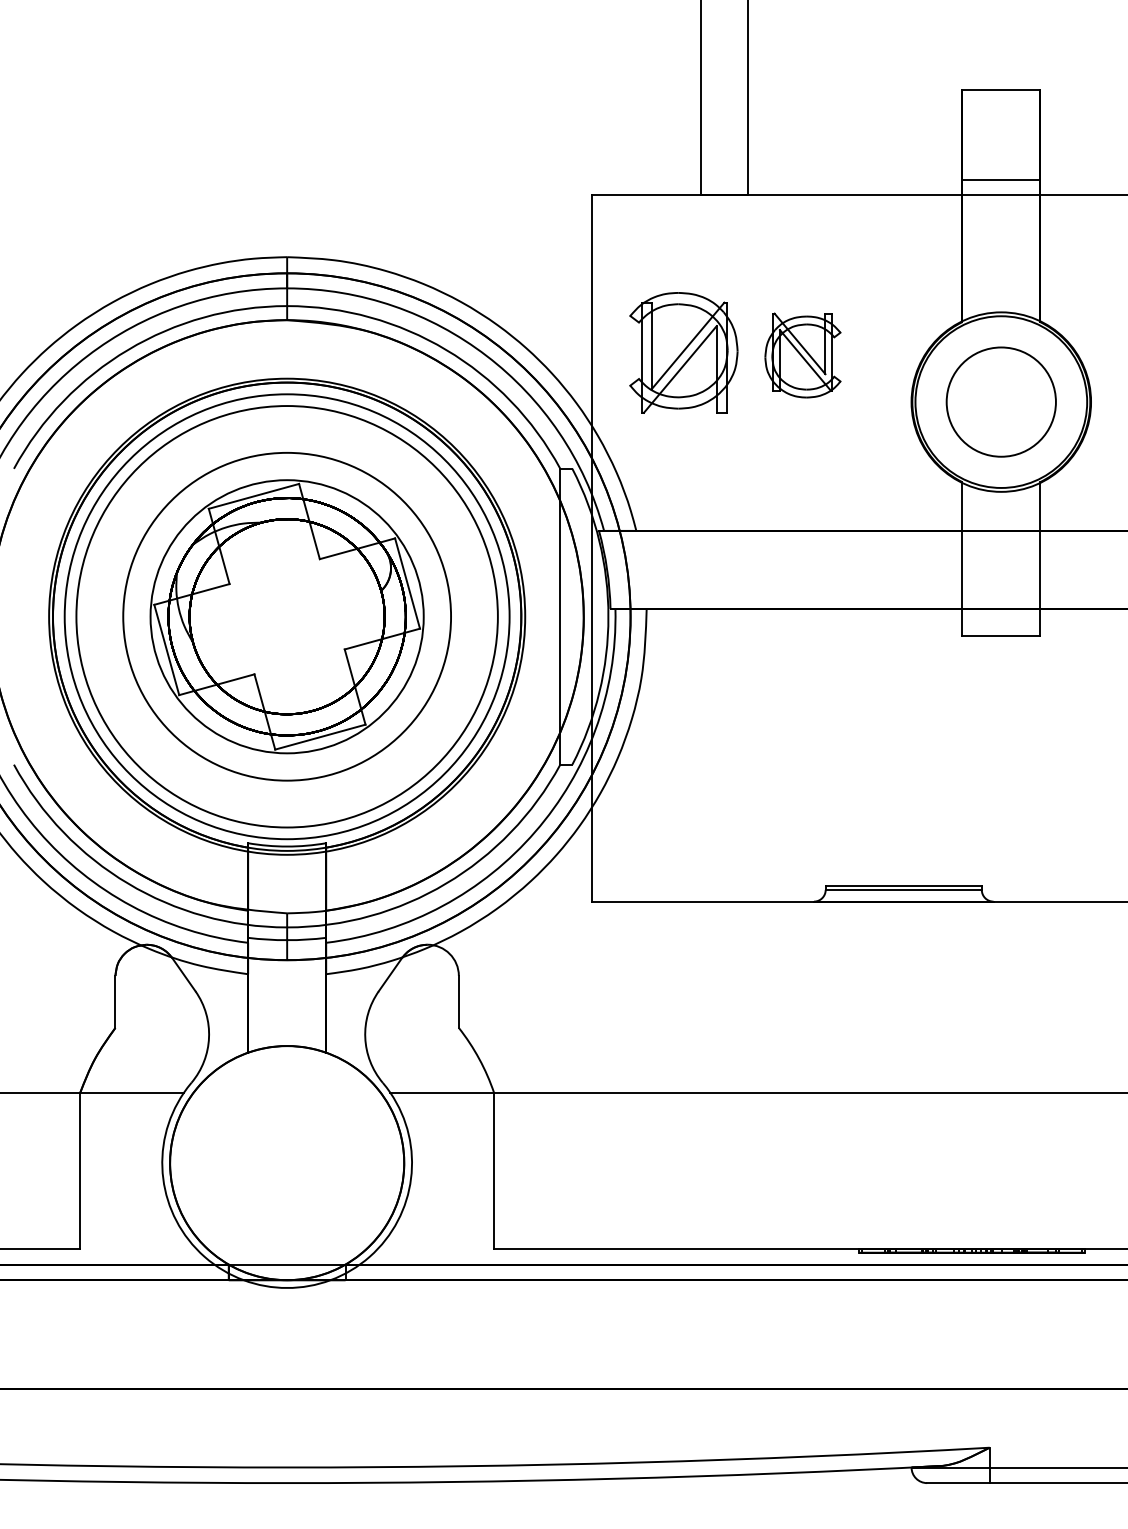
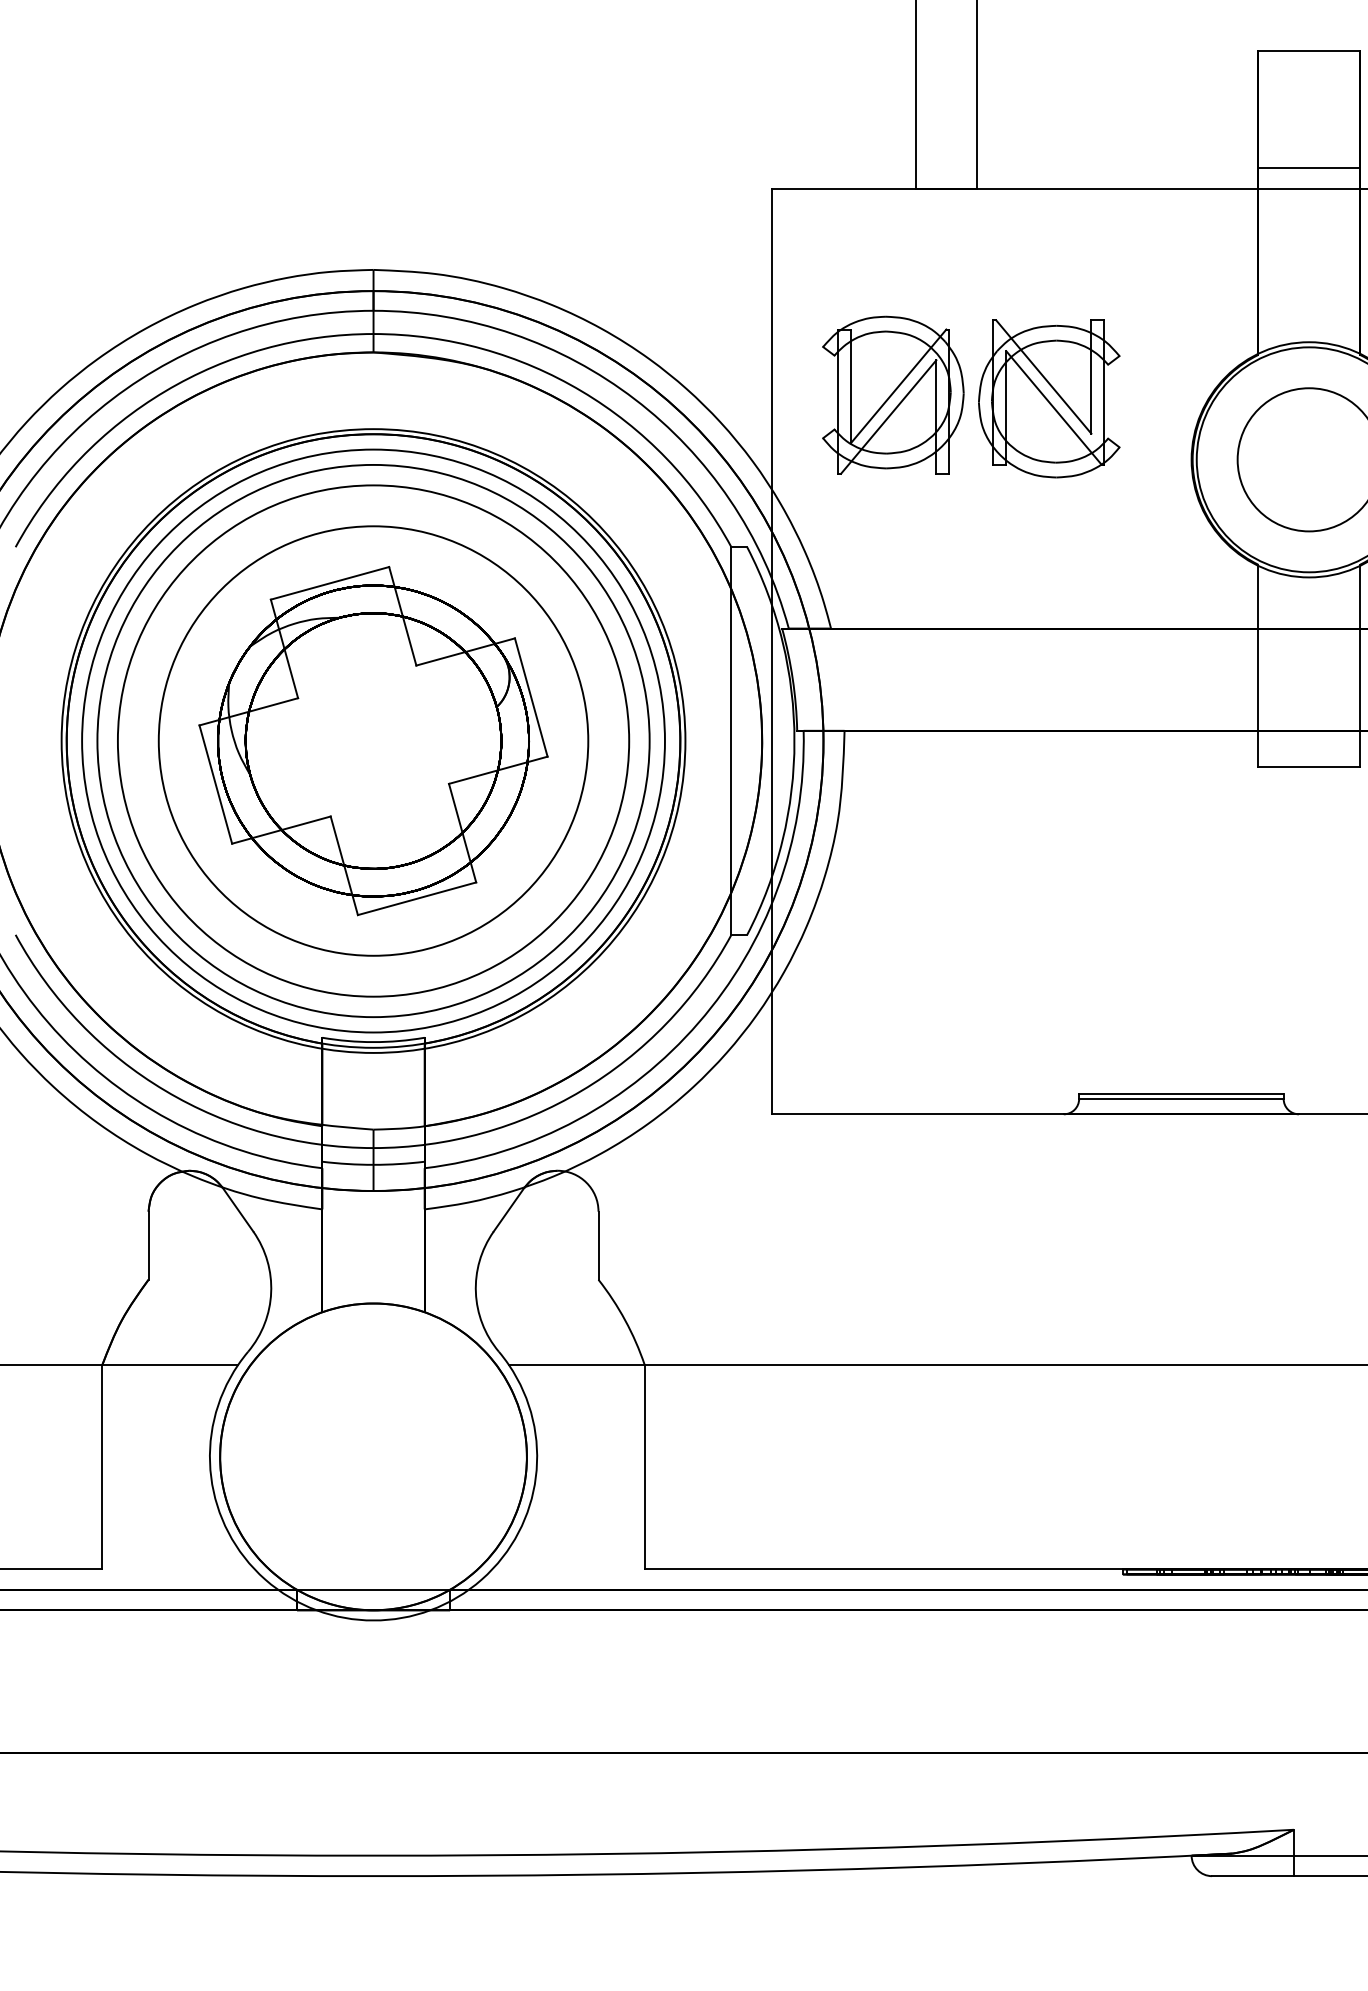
part: (802, 355) -> (1048, 398), size x1.43
circle: (287, 616) -> (373, 740), size x1.43

